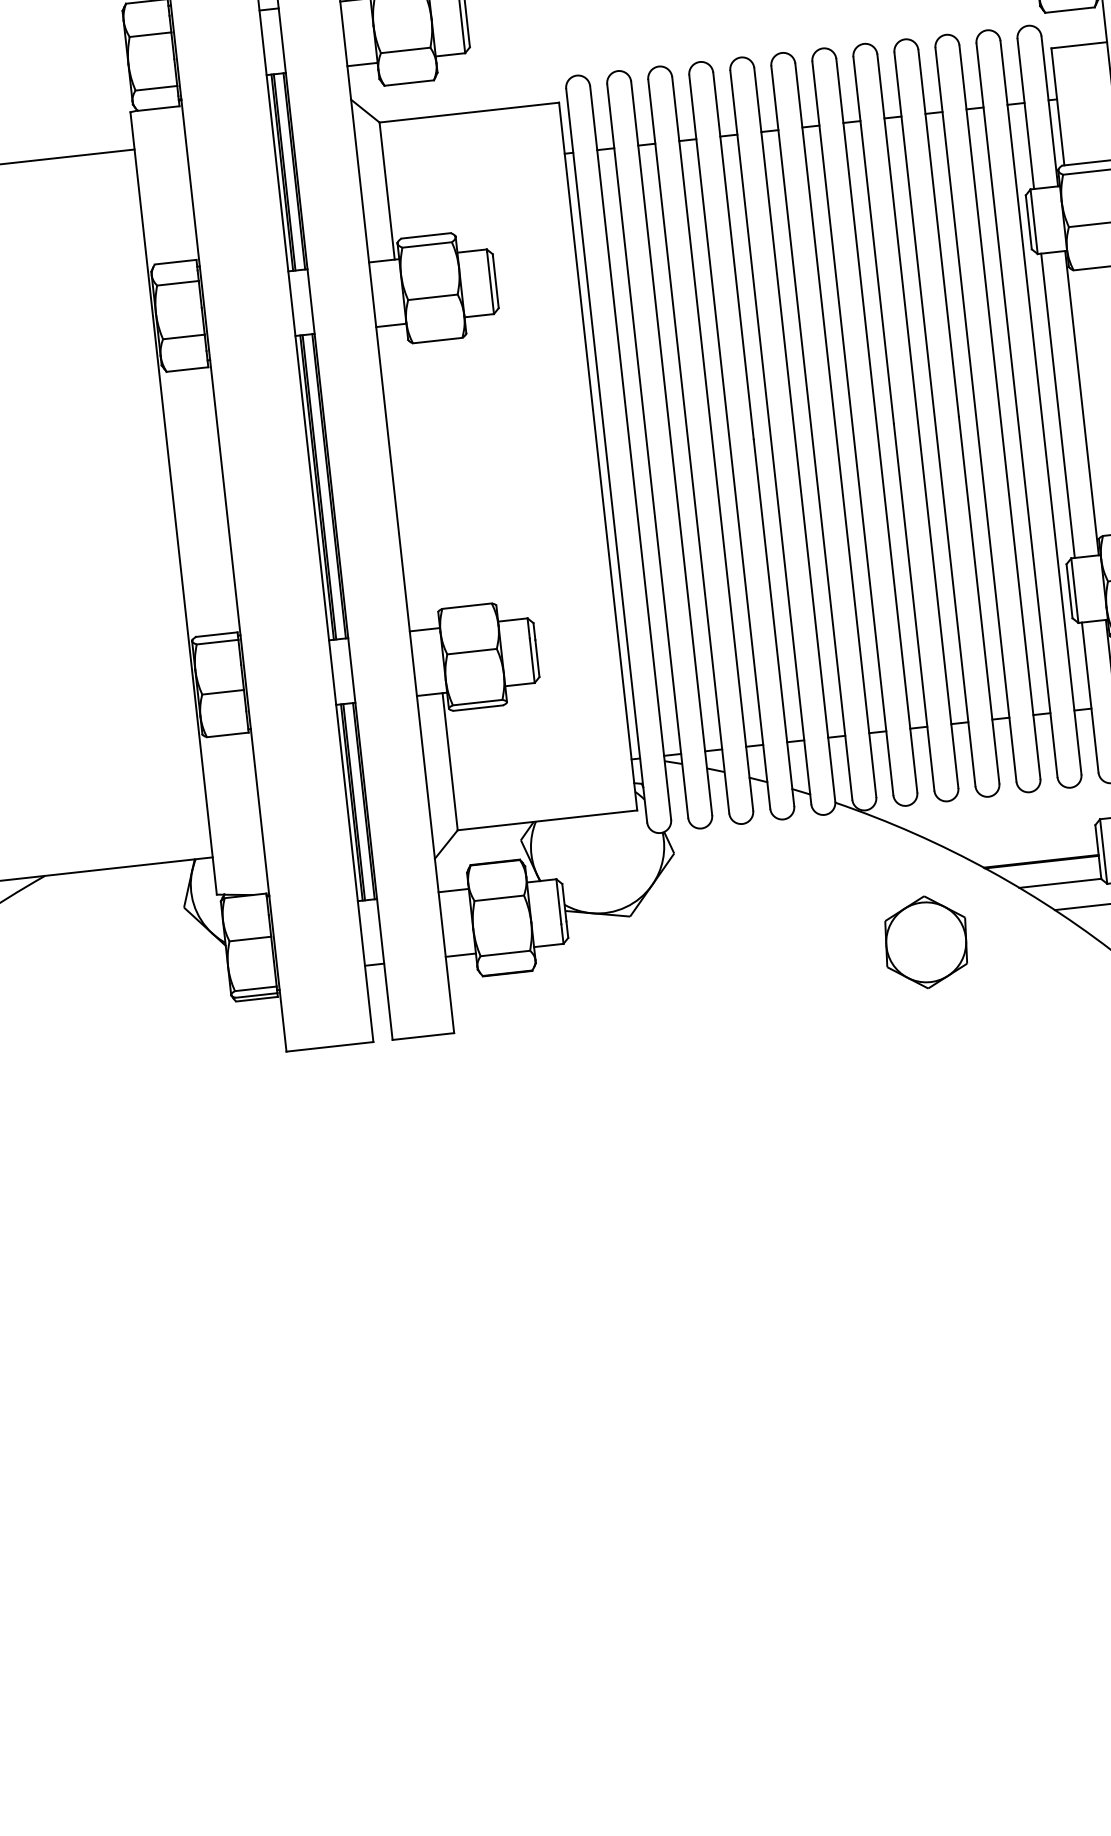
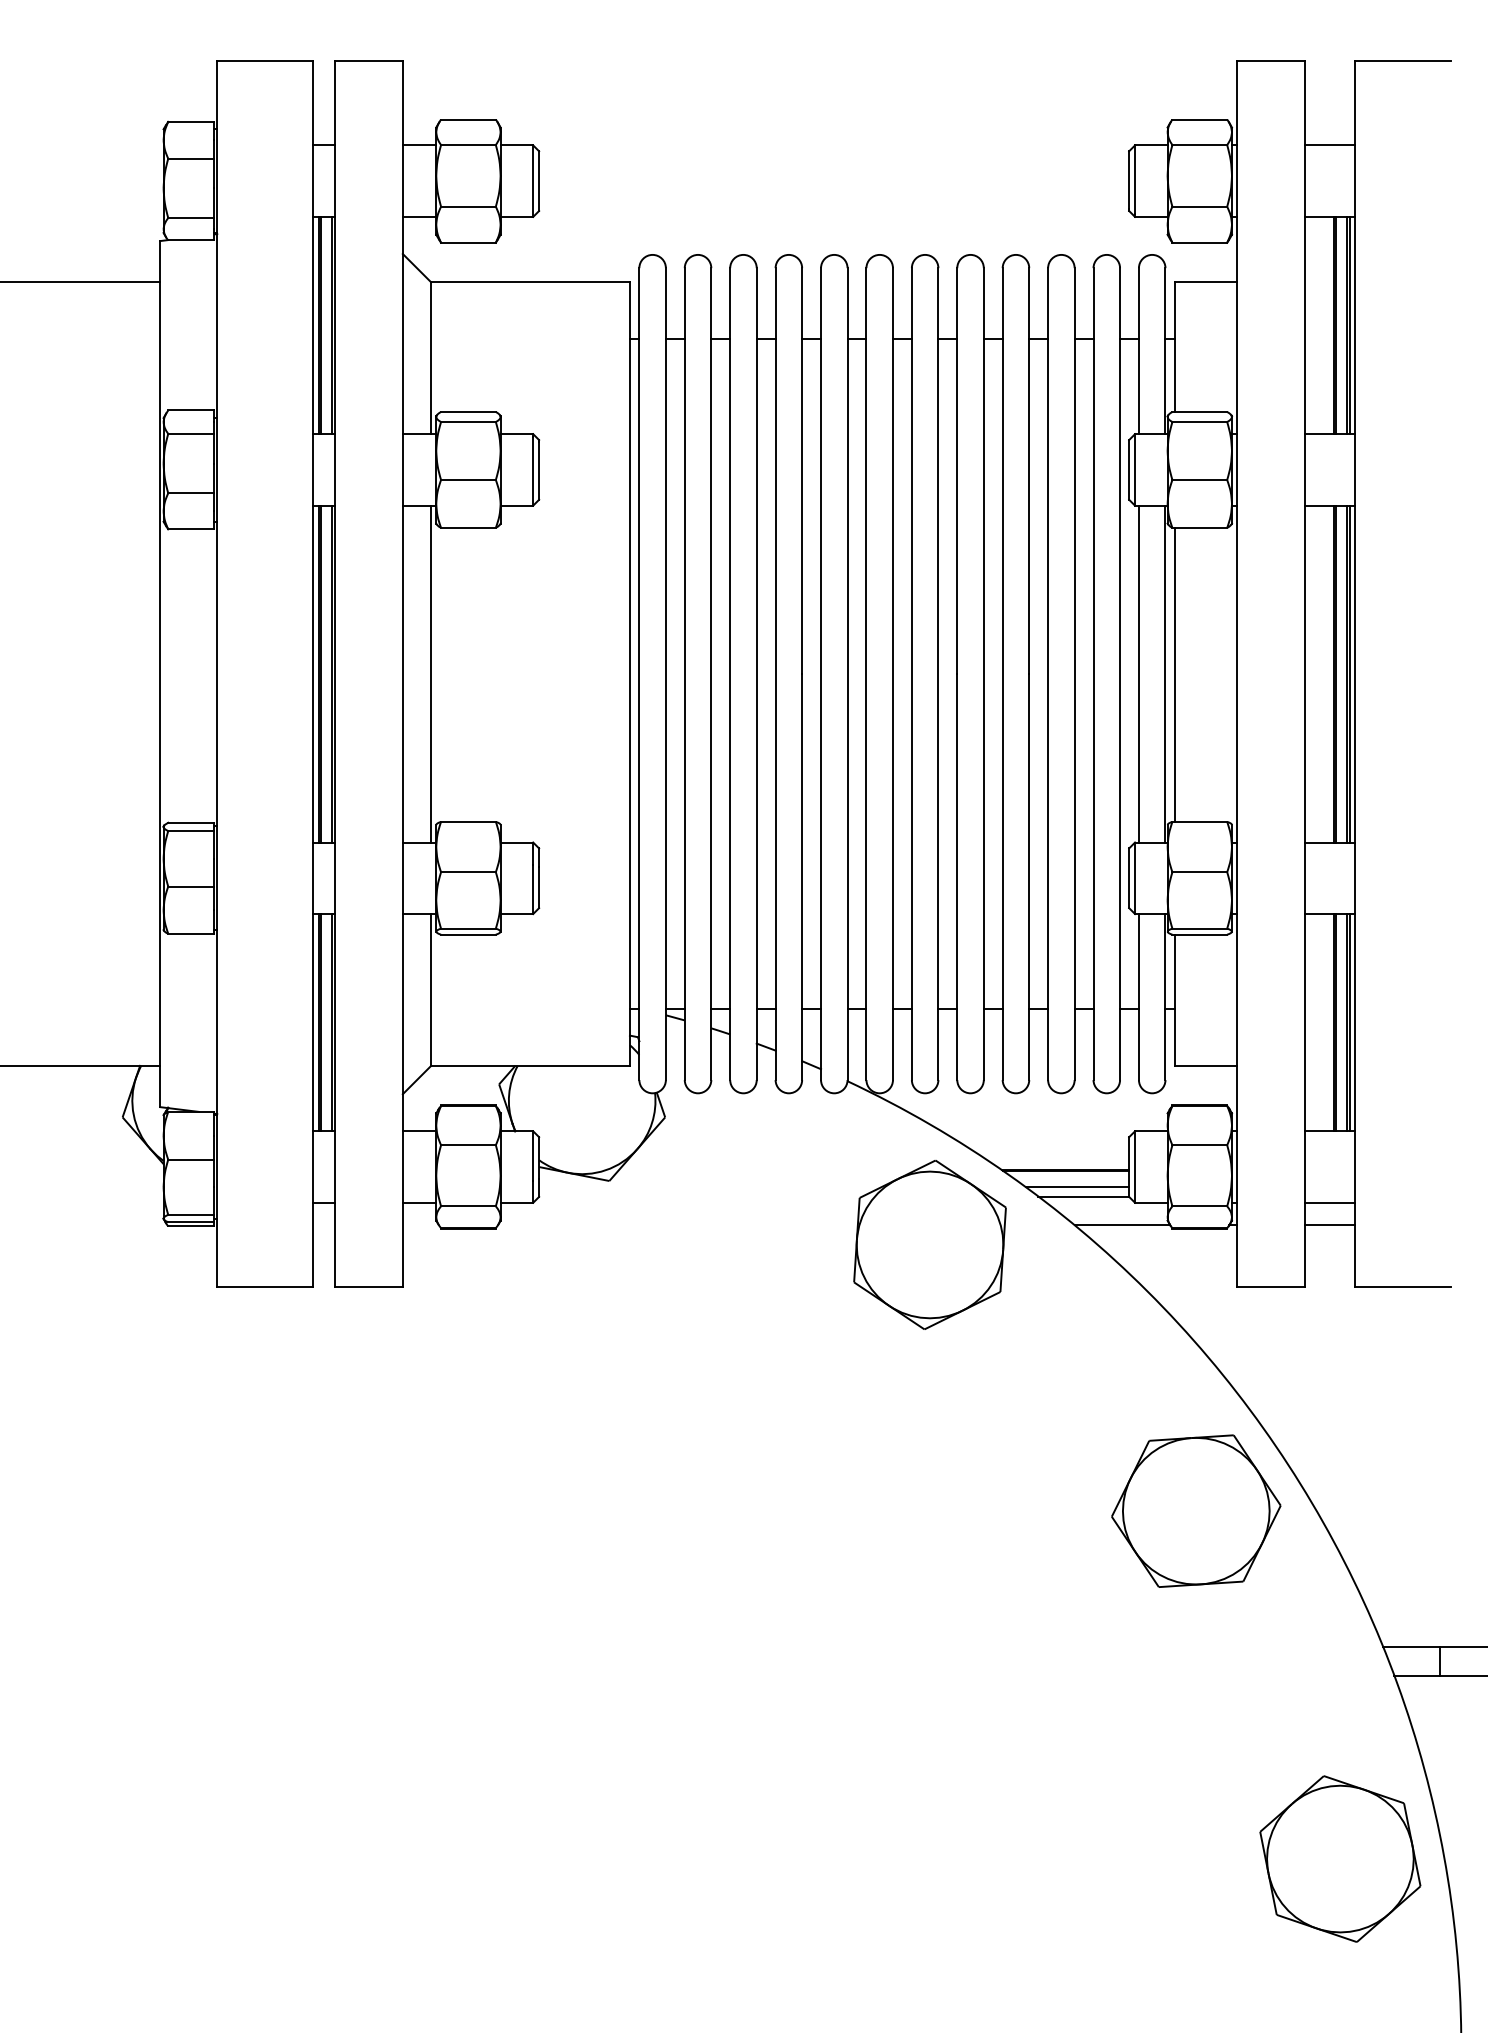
line: (1090, 402) -> (1174, 674), added
line: (418, 475) -> (431, 673), added
line: (1053, 875) -> (1077, 1187), added
part: (925, 942) -> (929, 1244), size x1.67

